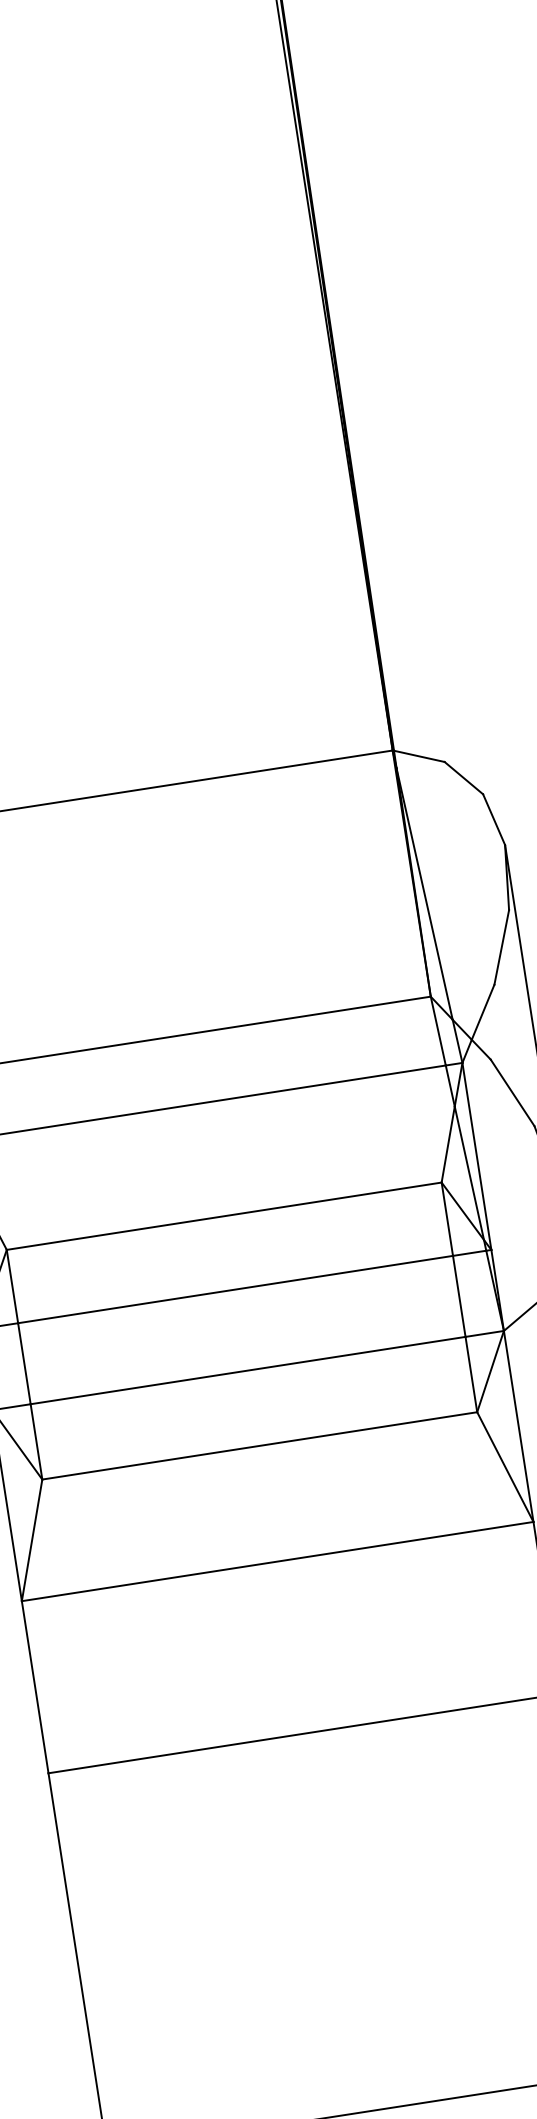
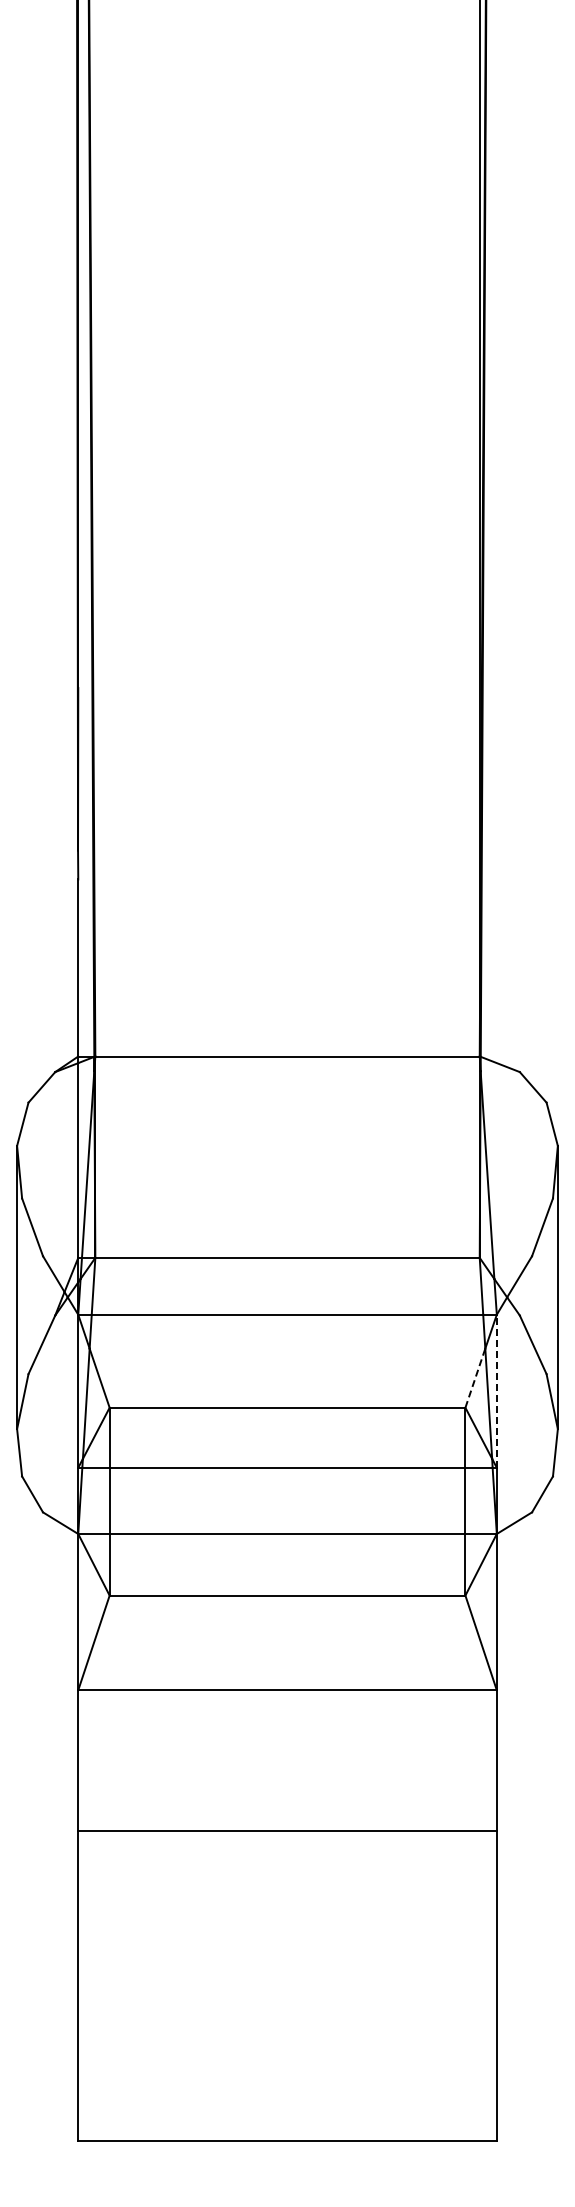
line: (448, 1143) -> (475, 1377), solid -> dashed
line: (476, 1156) -> (496, 1391), solid -> dashed

